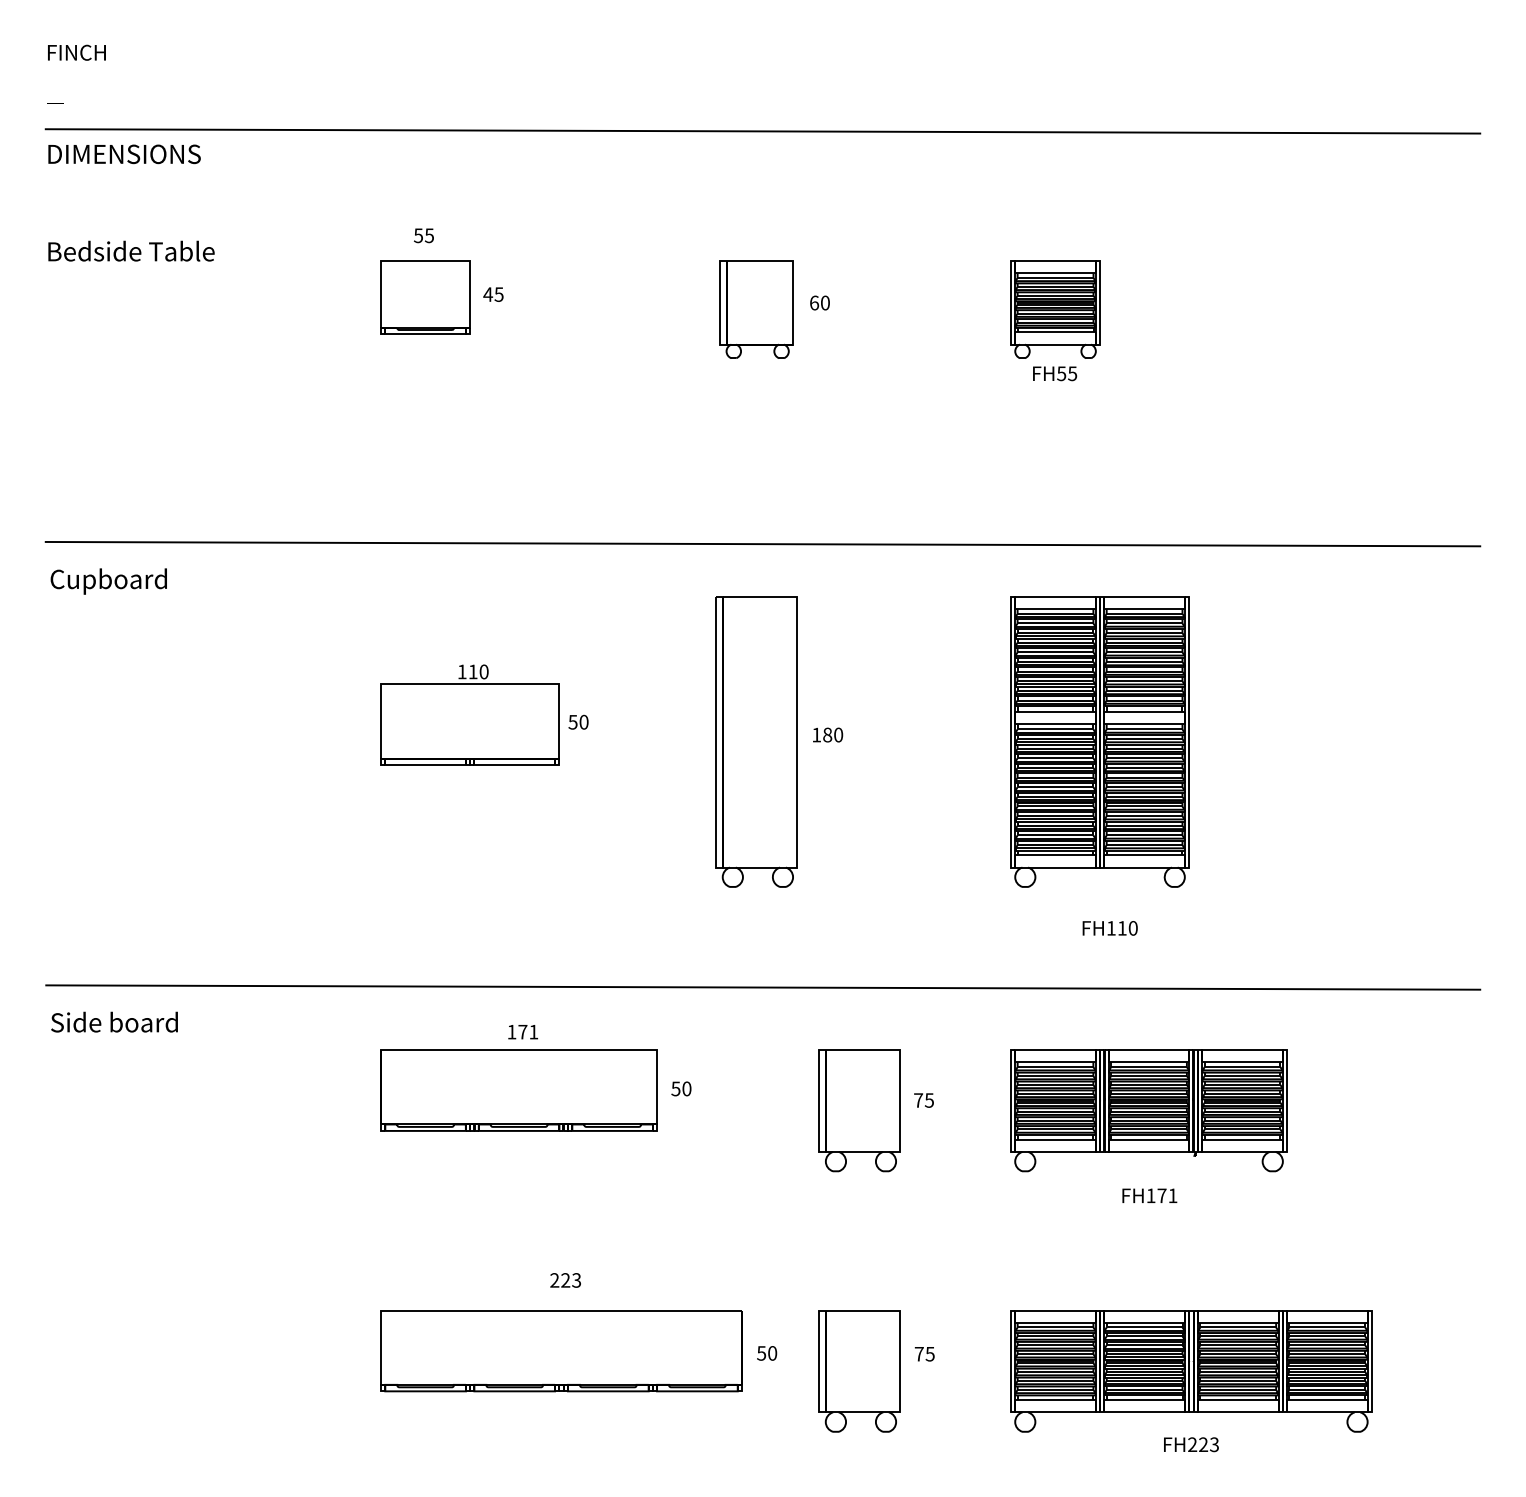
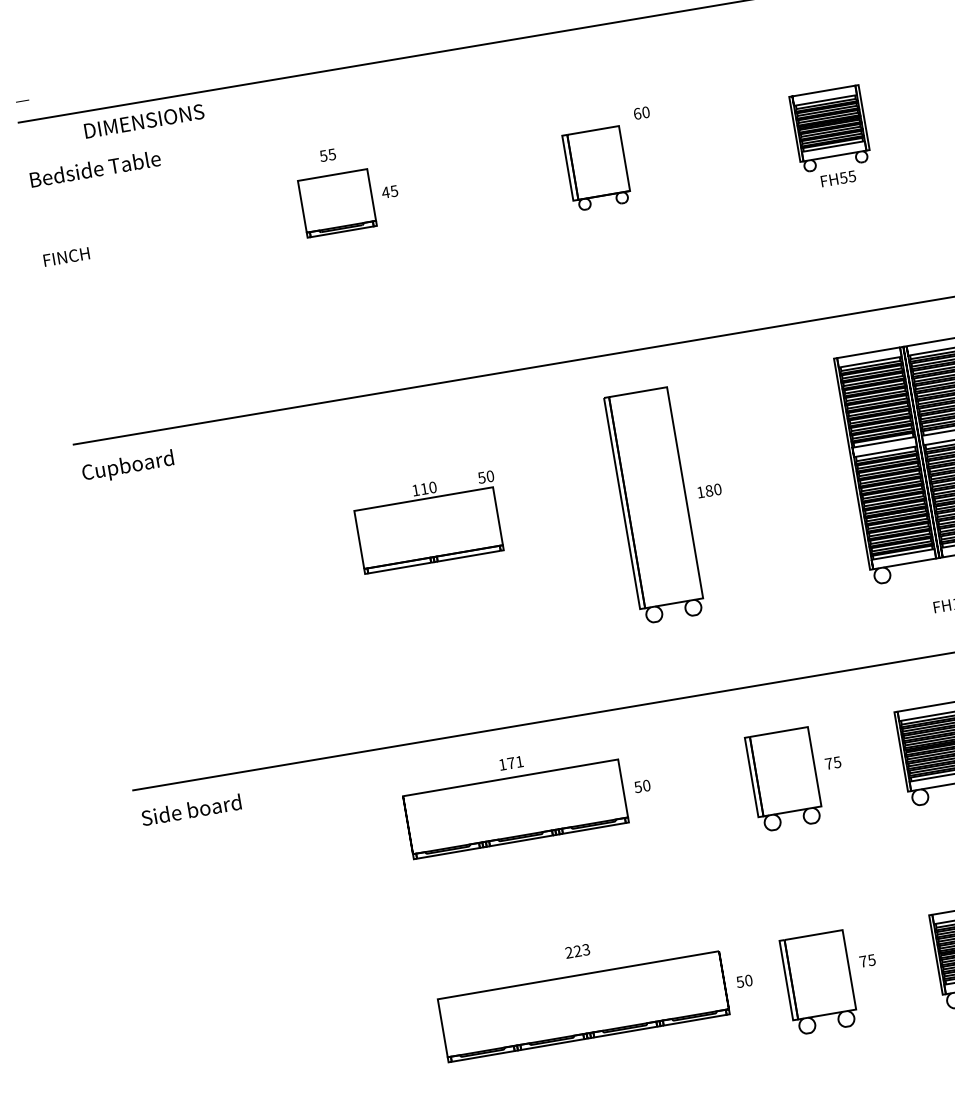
text: (76, 52) -> (66, 256), moved
text: (124, 154) -> (144, 121), moved
text: (131, 250) -> (95, 168), moved
text: (819, 302) -> (641, 112), moved
text: (578, 721) -> (485, 476), moved

